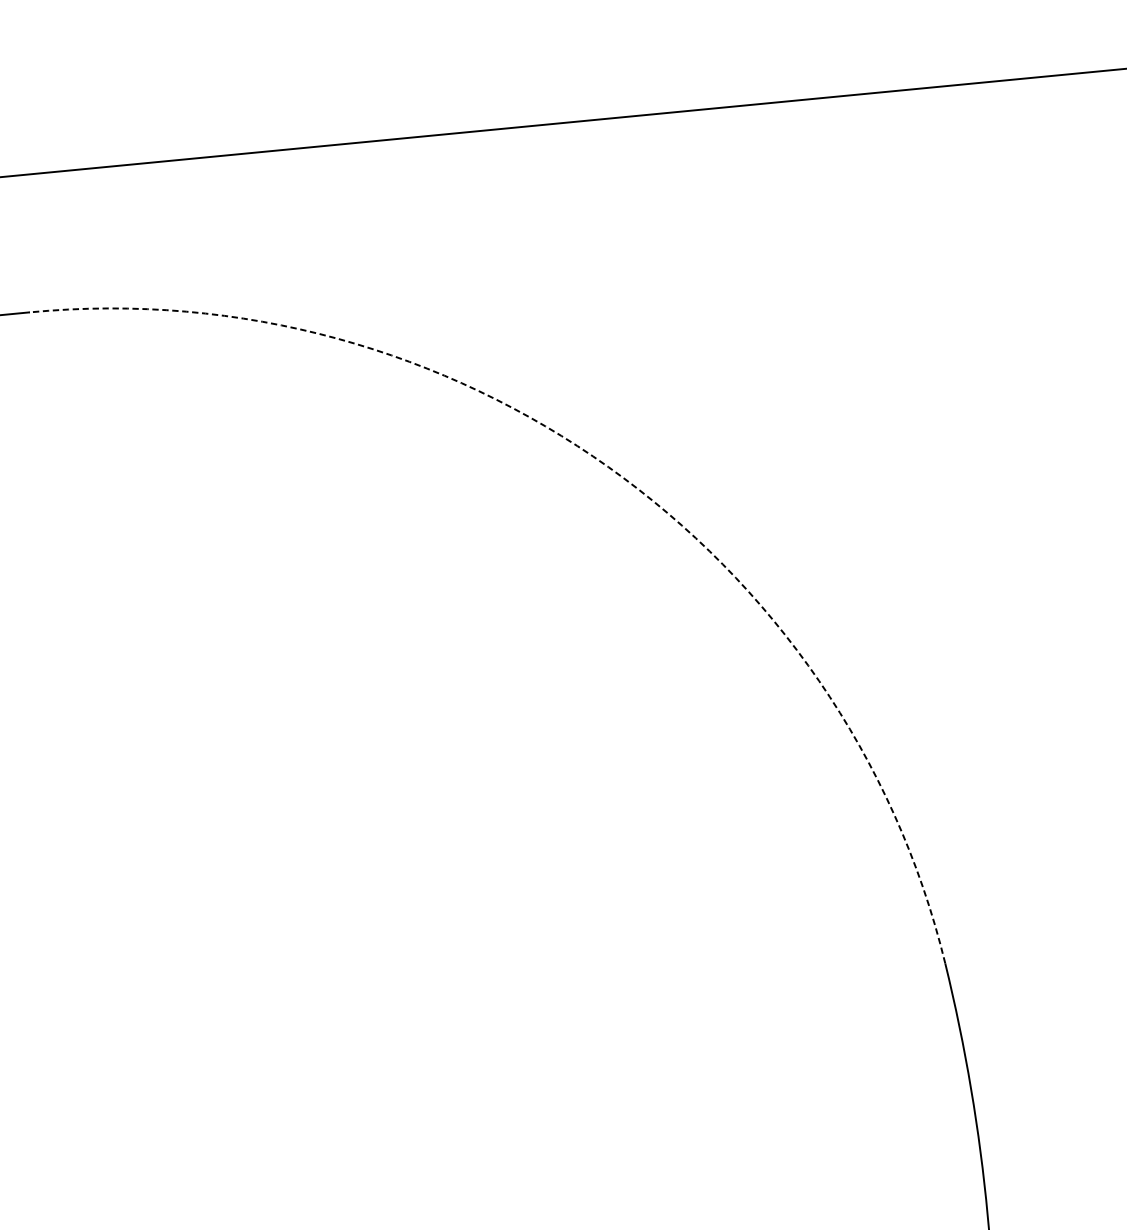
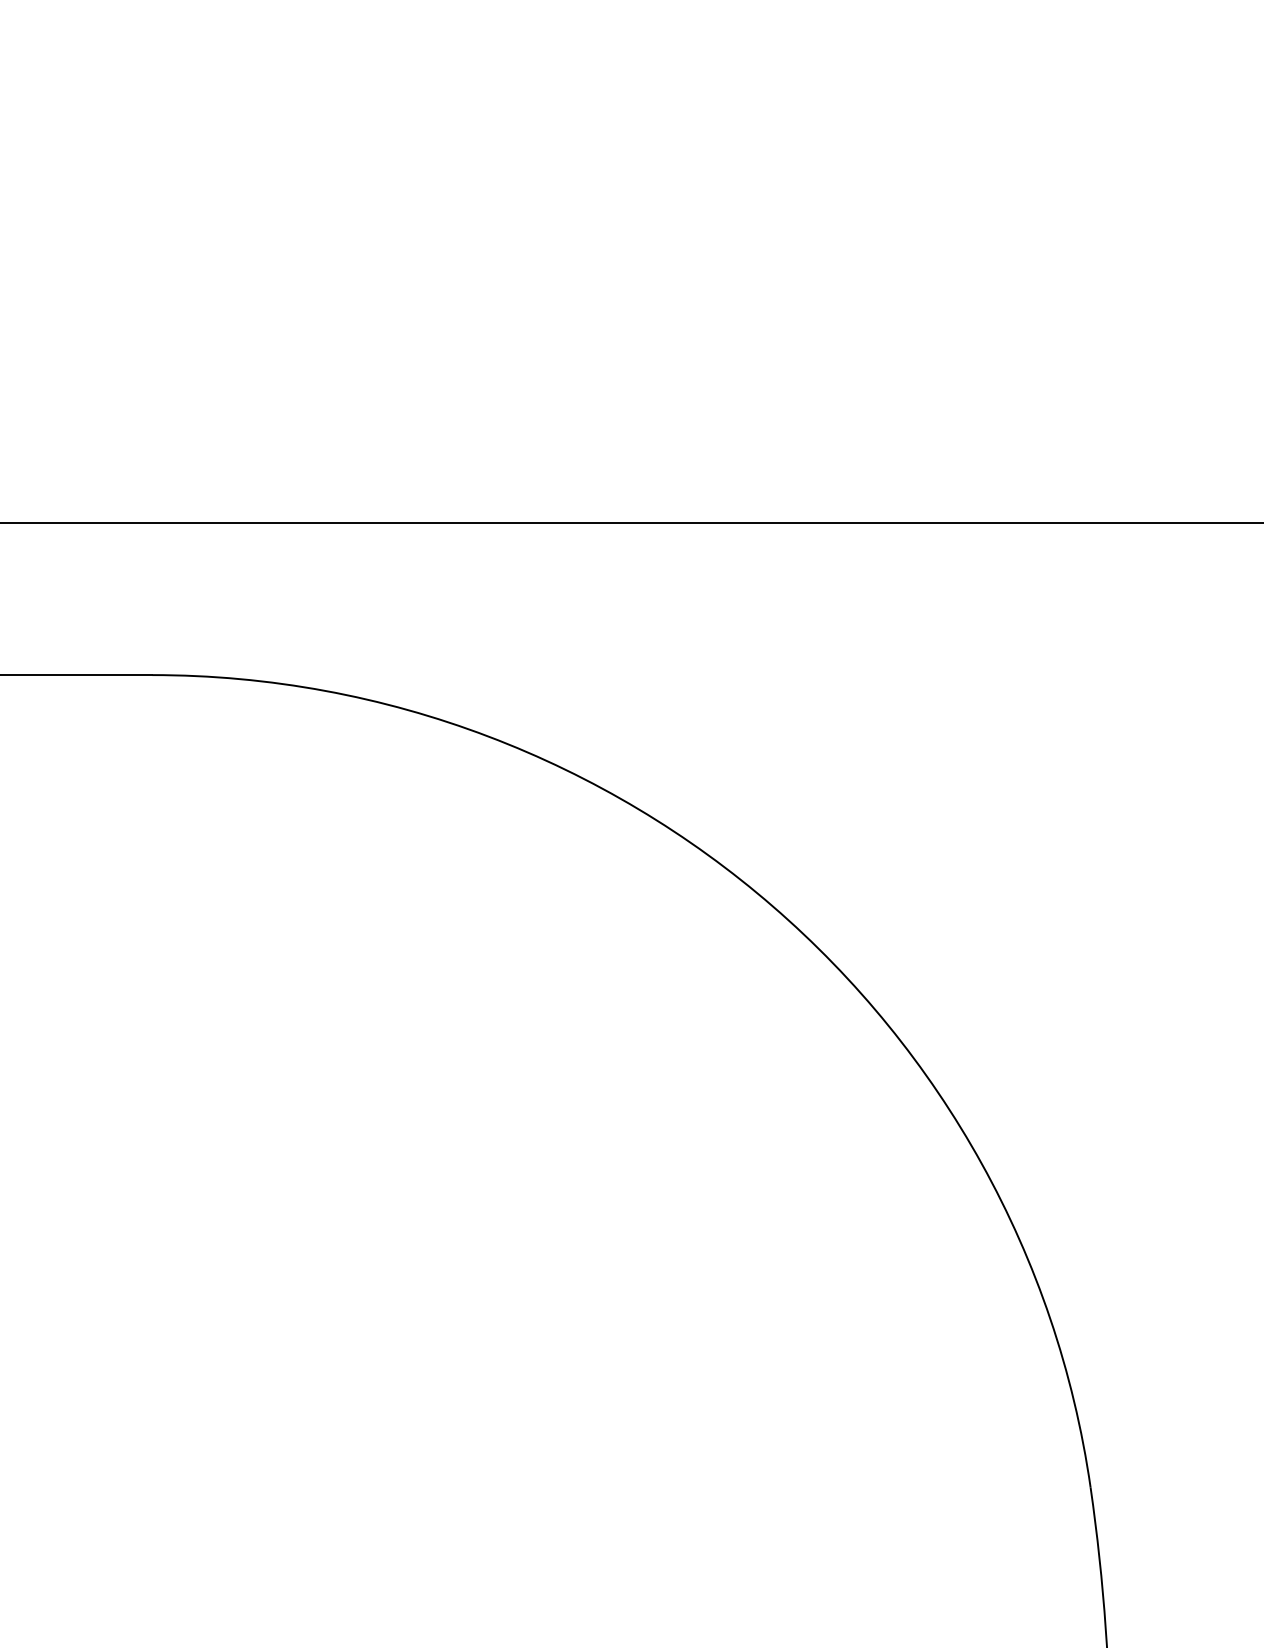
arc: (608, 467) -> (772, 906), dashed -> solid

